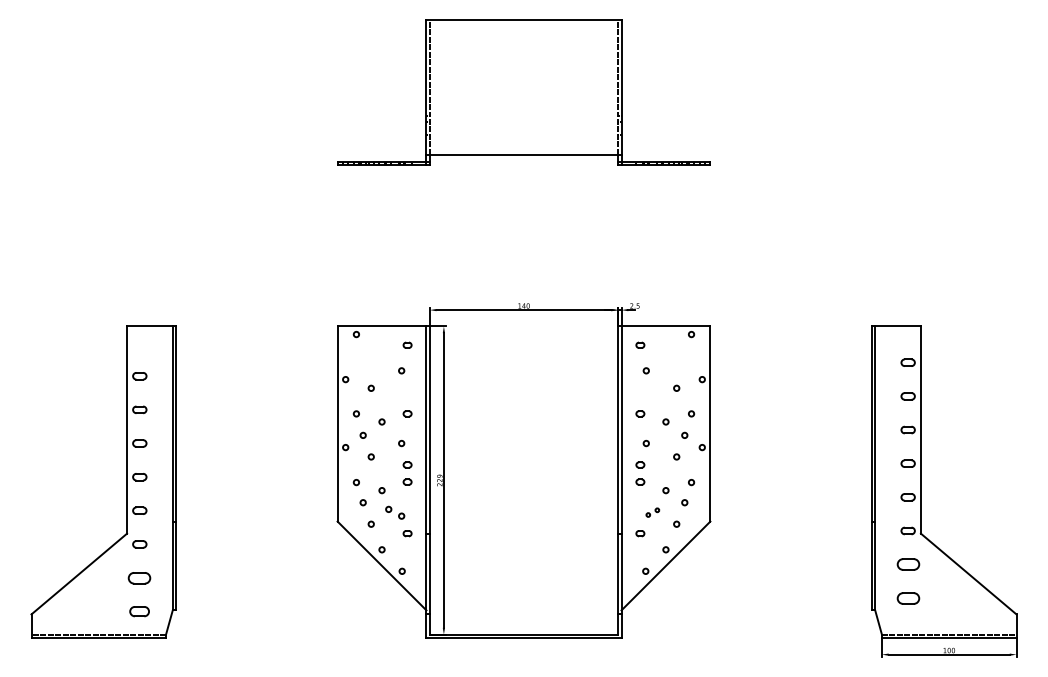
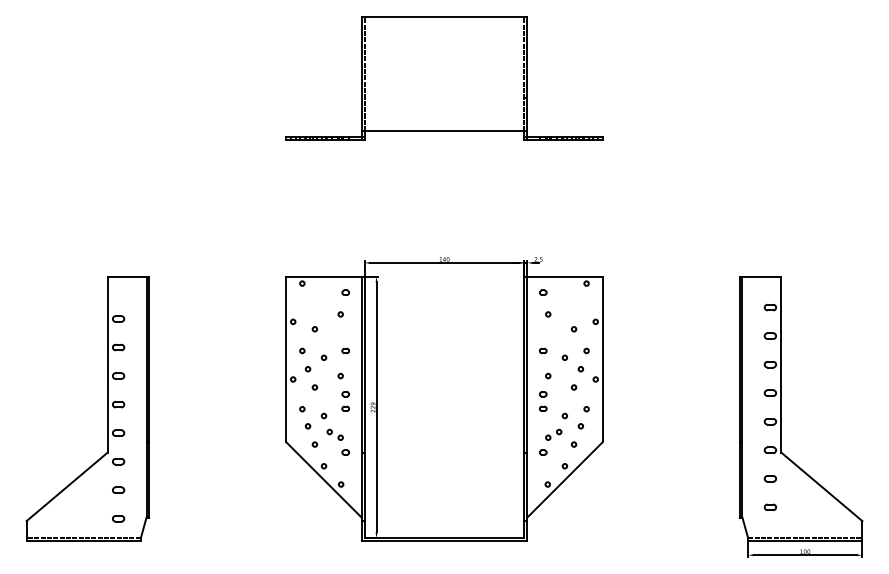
part: (652, 512) -> (553, 434), size x1.43
part: (907, 564) -> (769, 478), size x0.62
part: (139, 577) -> (118, 489), size x0.62
part: (907, 597) -> (769, 506), size x0.62
part: (139, 611) -> (118, 518), size x0.71

